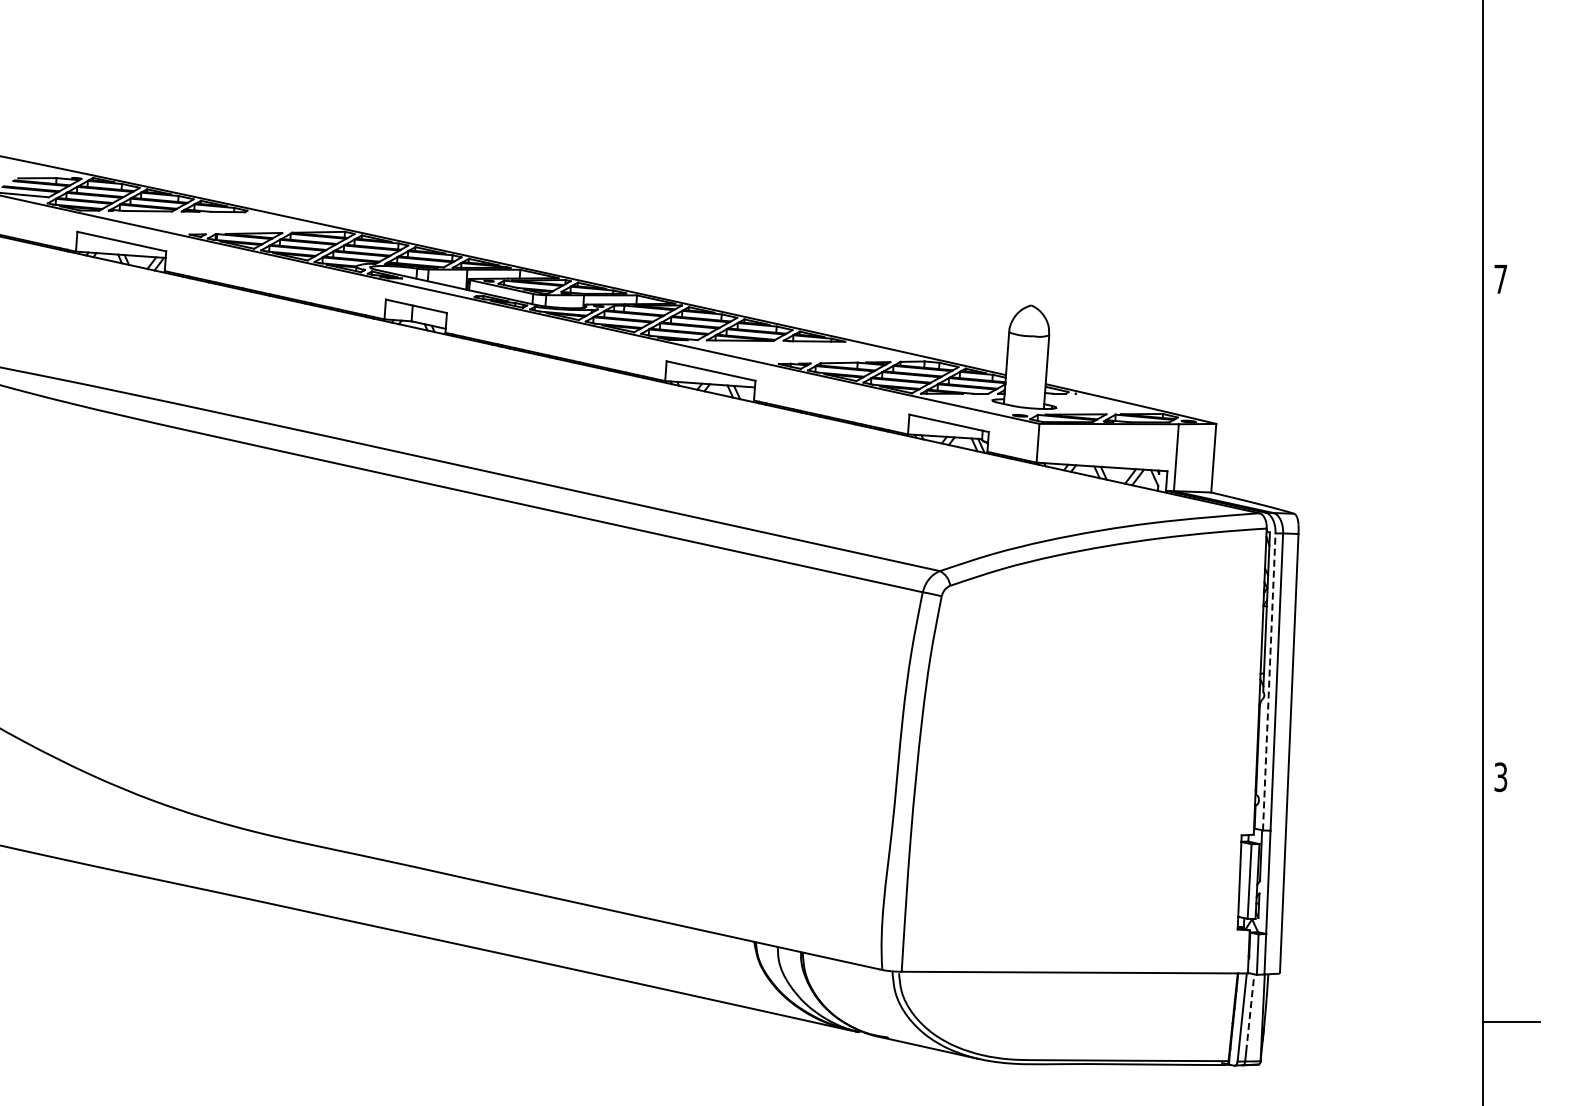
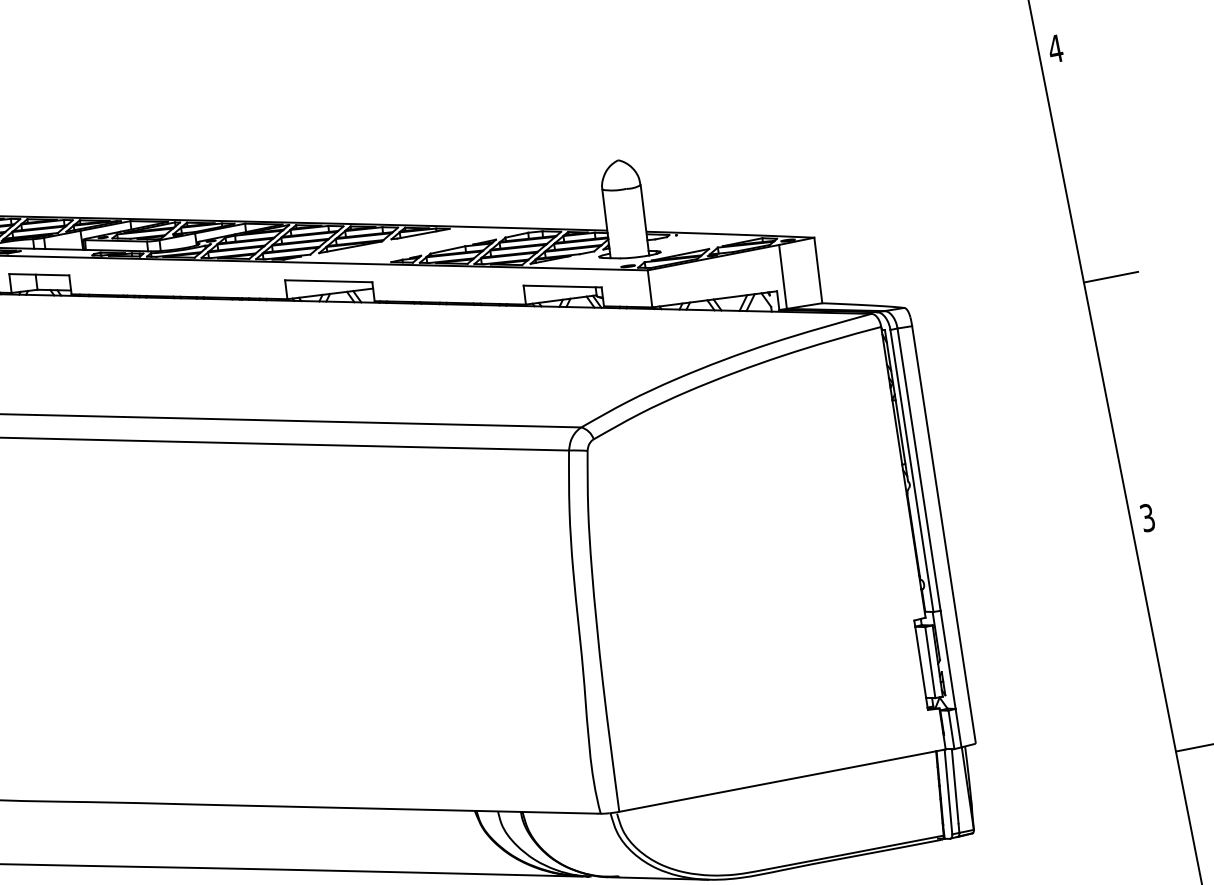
text: (1500, 279) -> (1055, 49), 7 -> 4
line: (1511, 523) -> (1110, 276), added
line: (1269, 681) -> (912, 470), dashed -> solid
line: (1250, 1013) -> (955, 786), dashed -> solid

